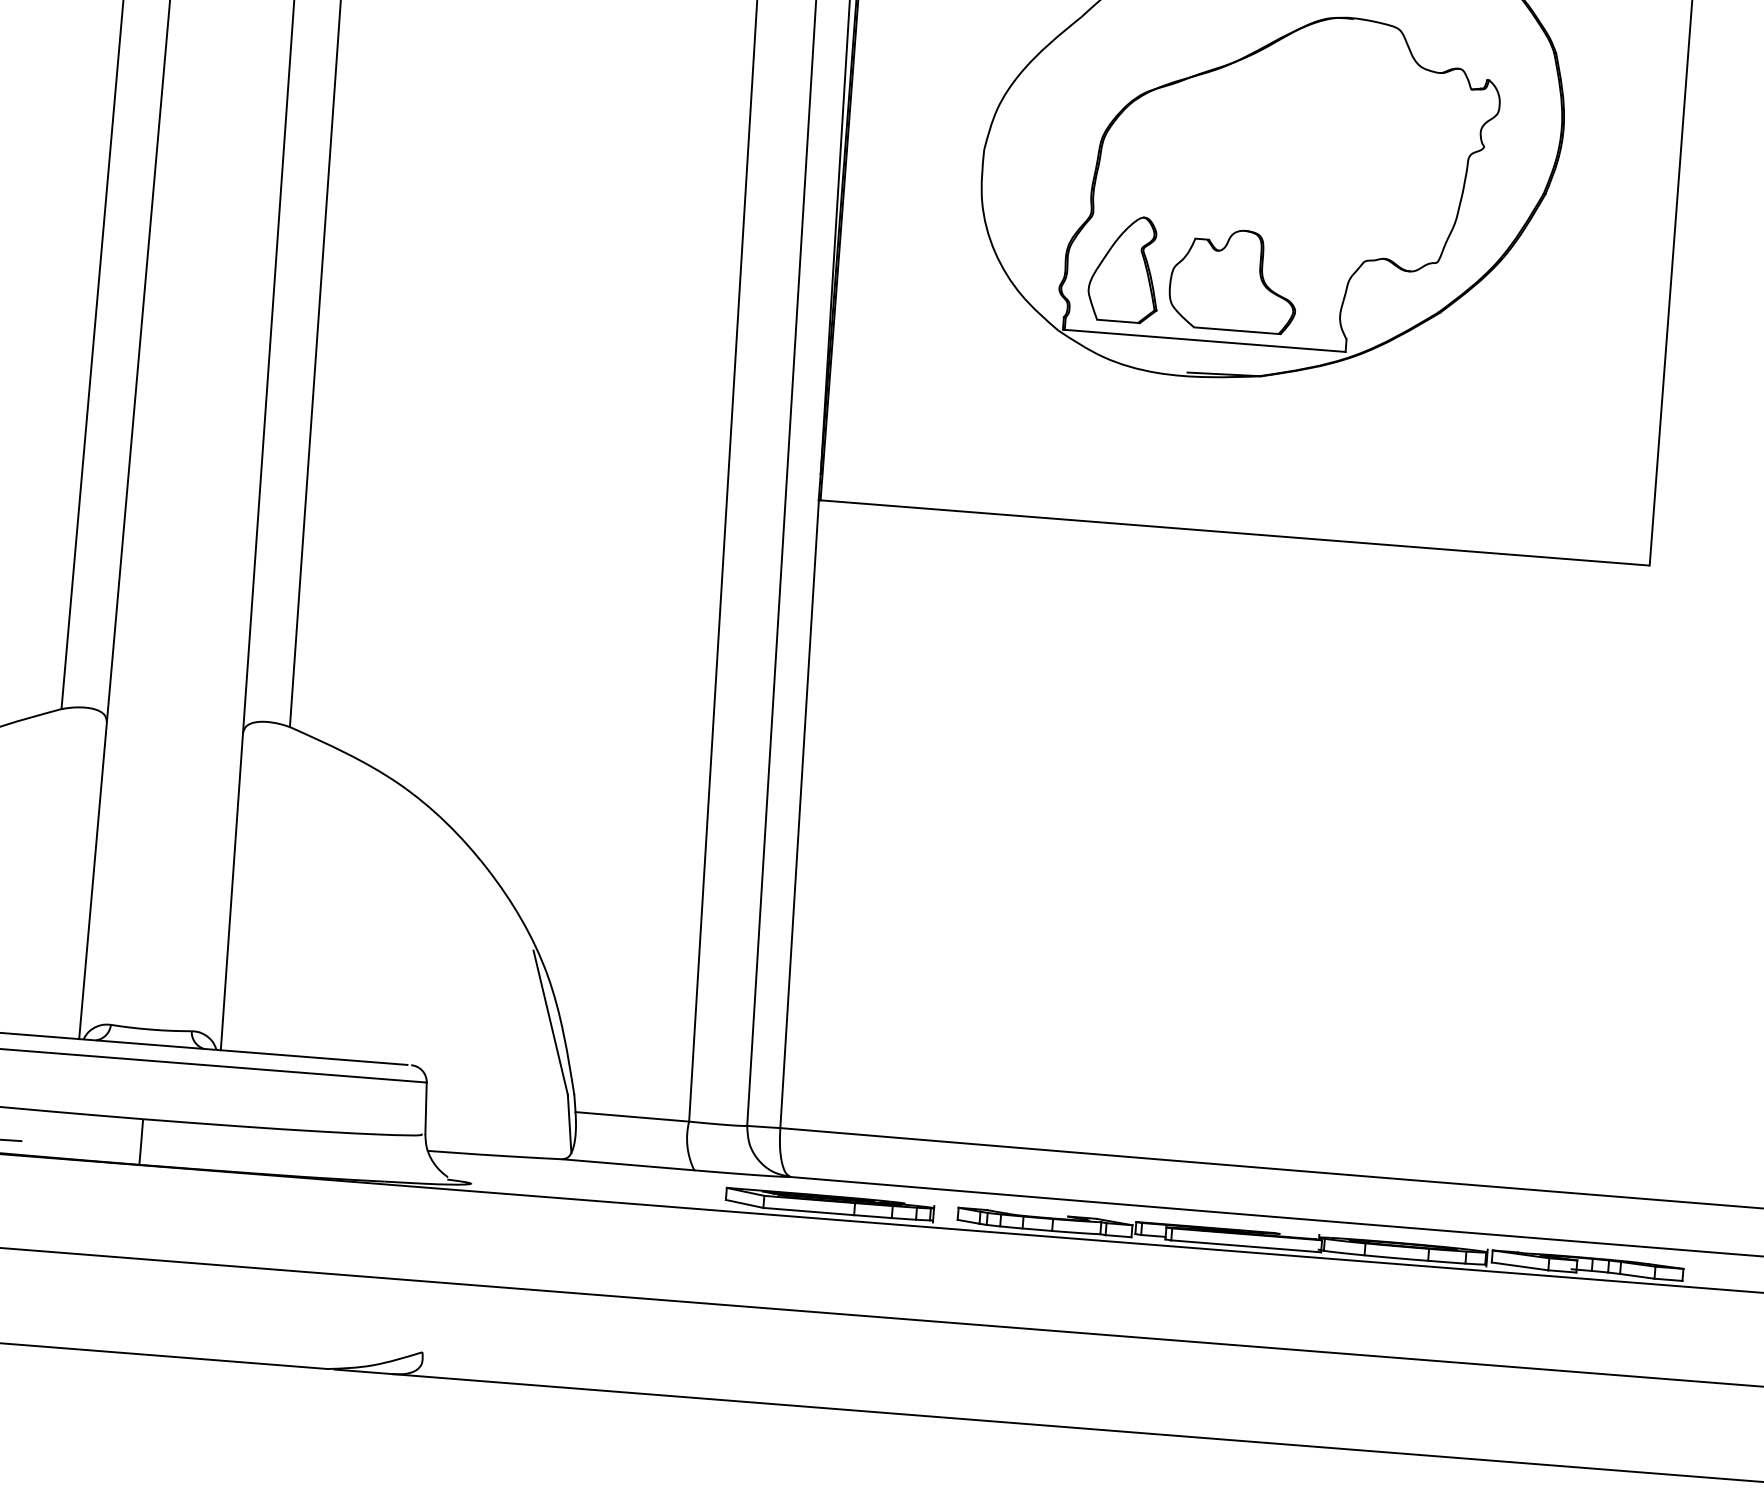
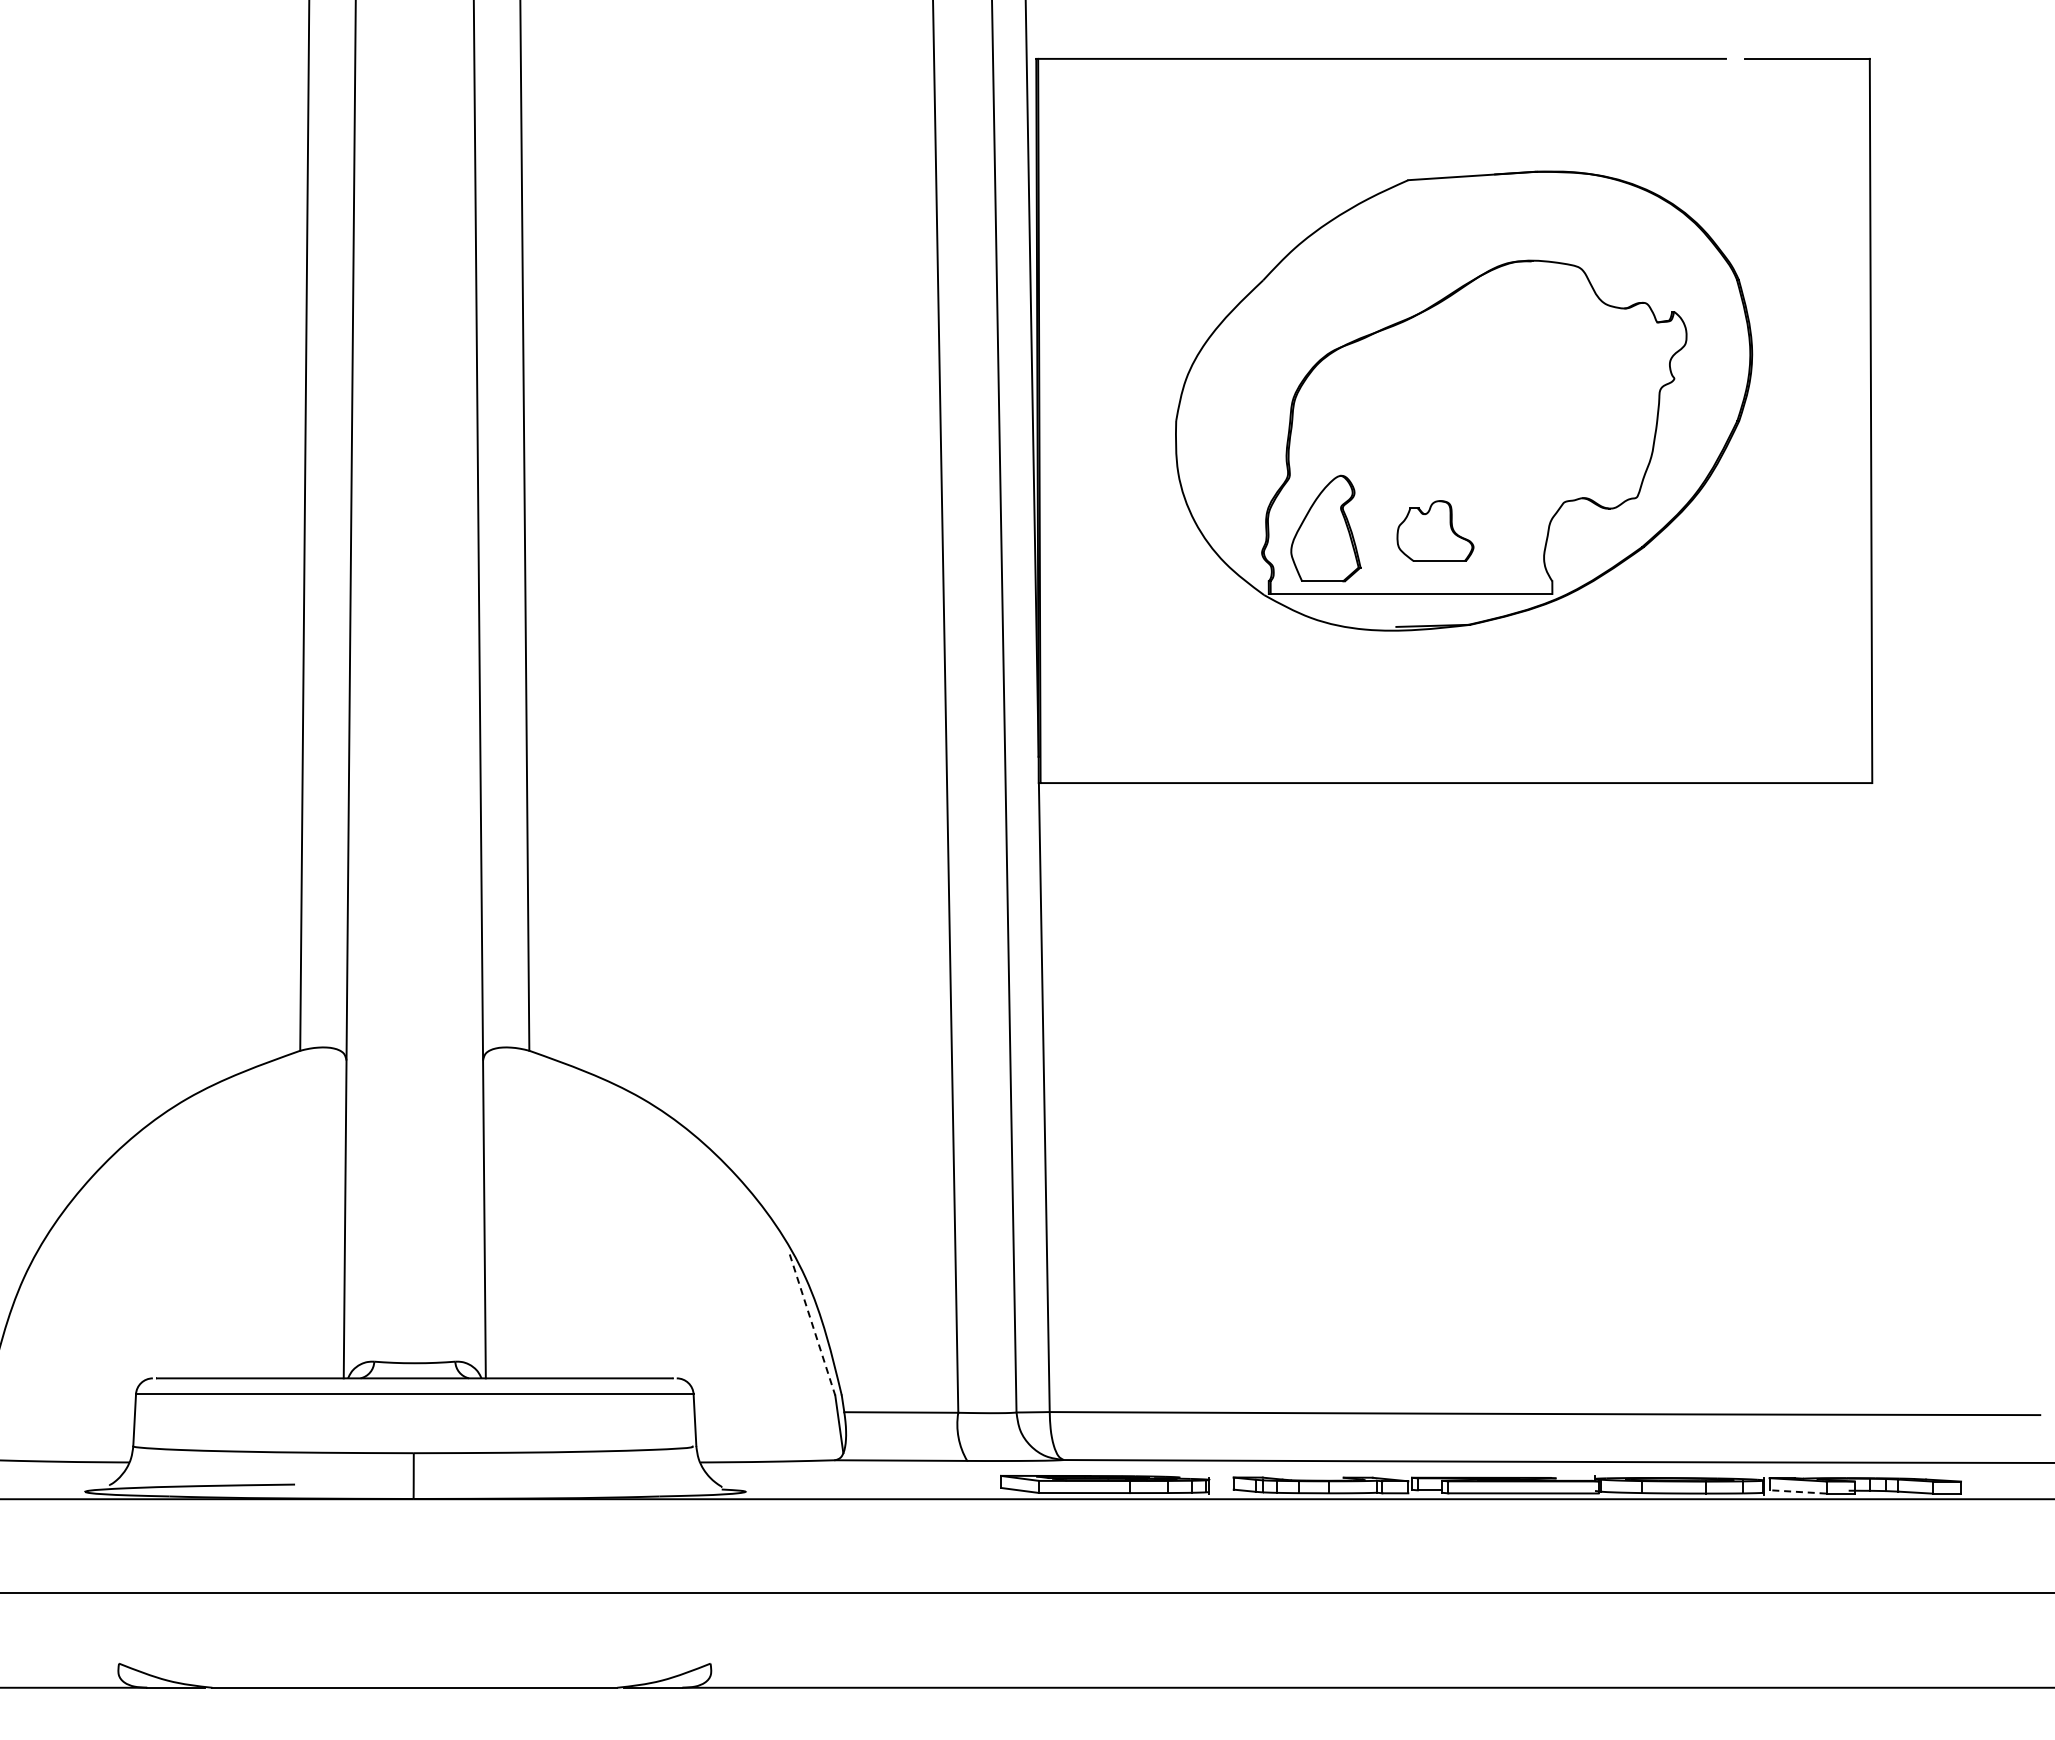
part: (1234, 279) -> (1435, 530), size x0.6
line: (550, 1023) -> (812, 1325), solid -> dashed
line: (1520, 1266) -> (1798, 1491), solid -> dashed

